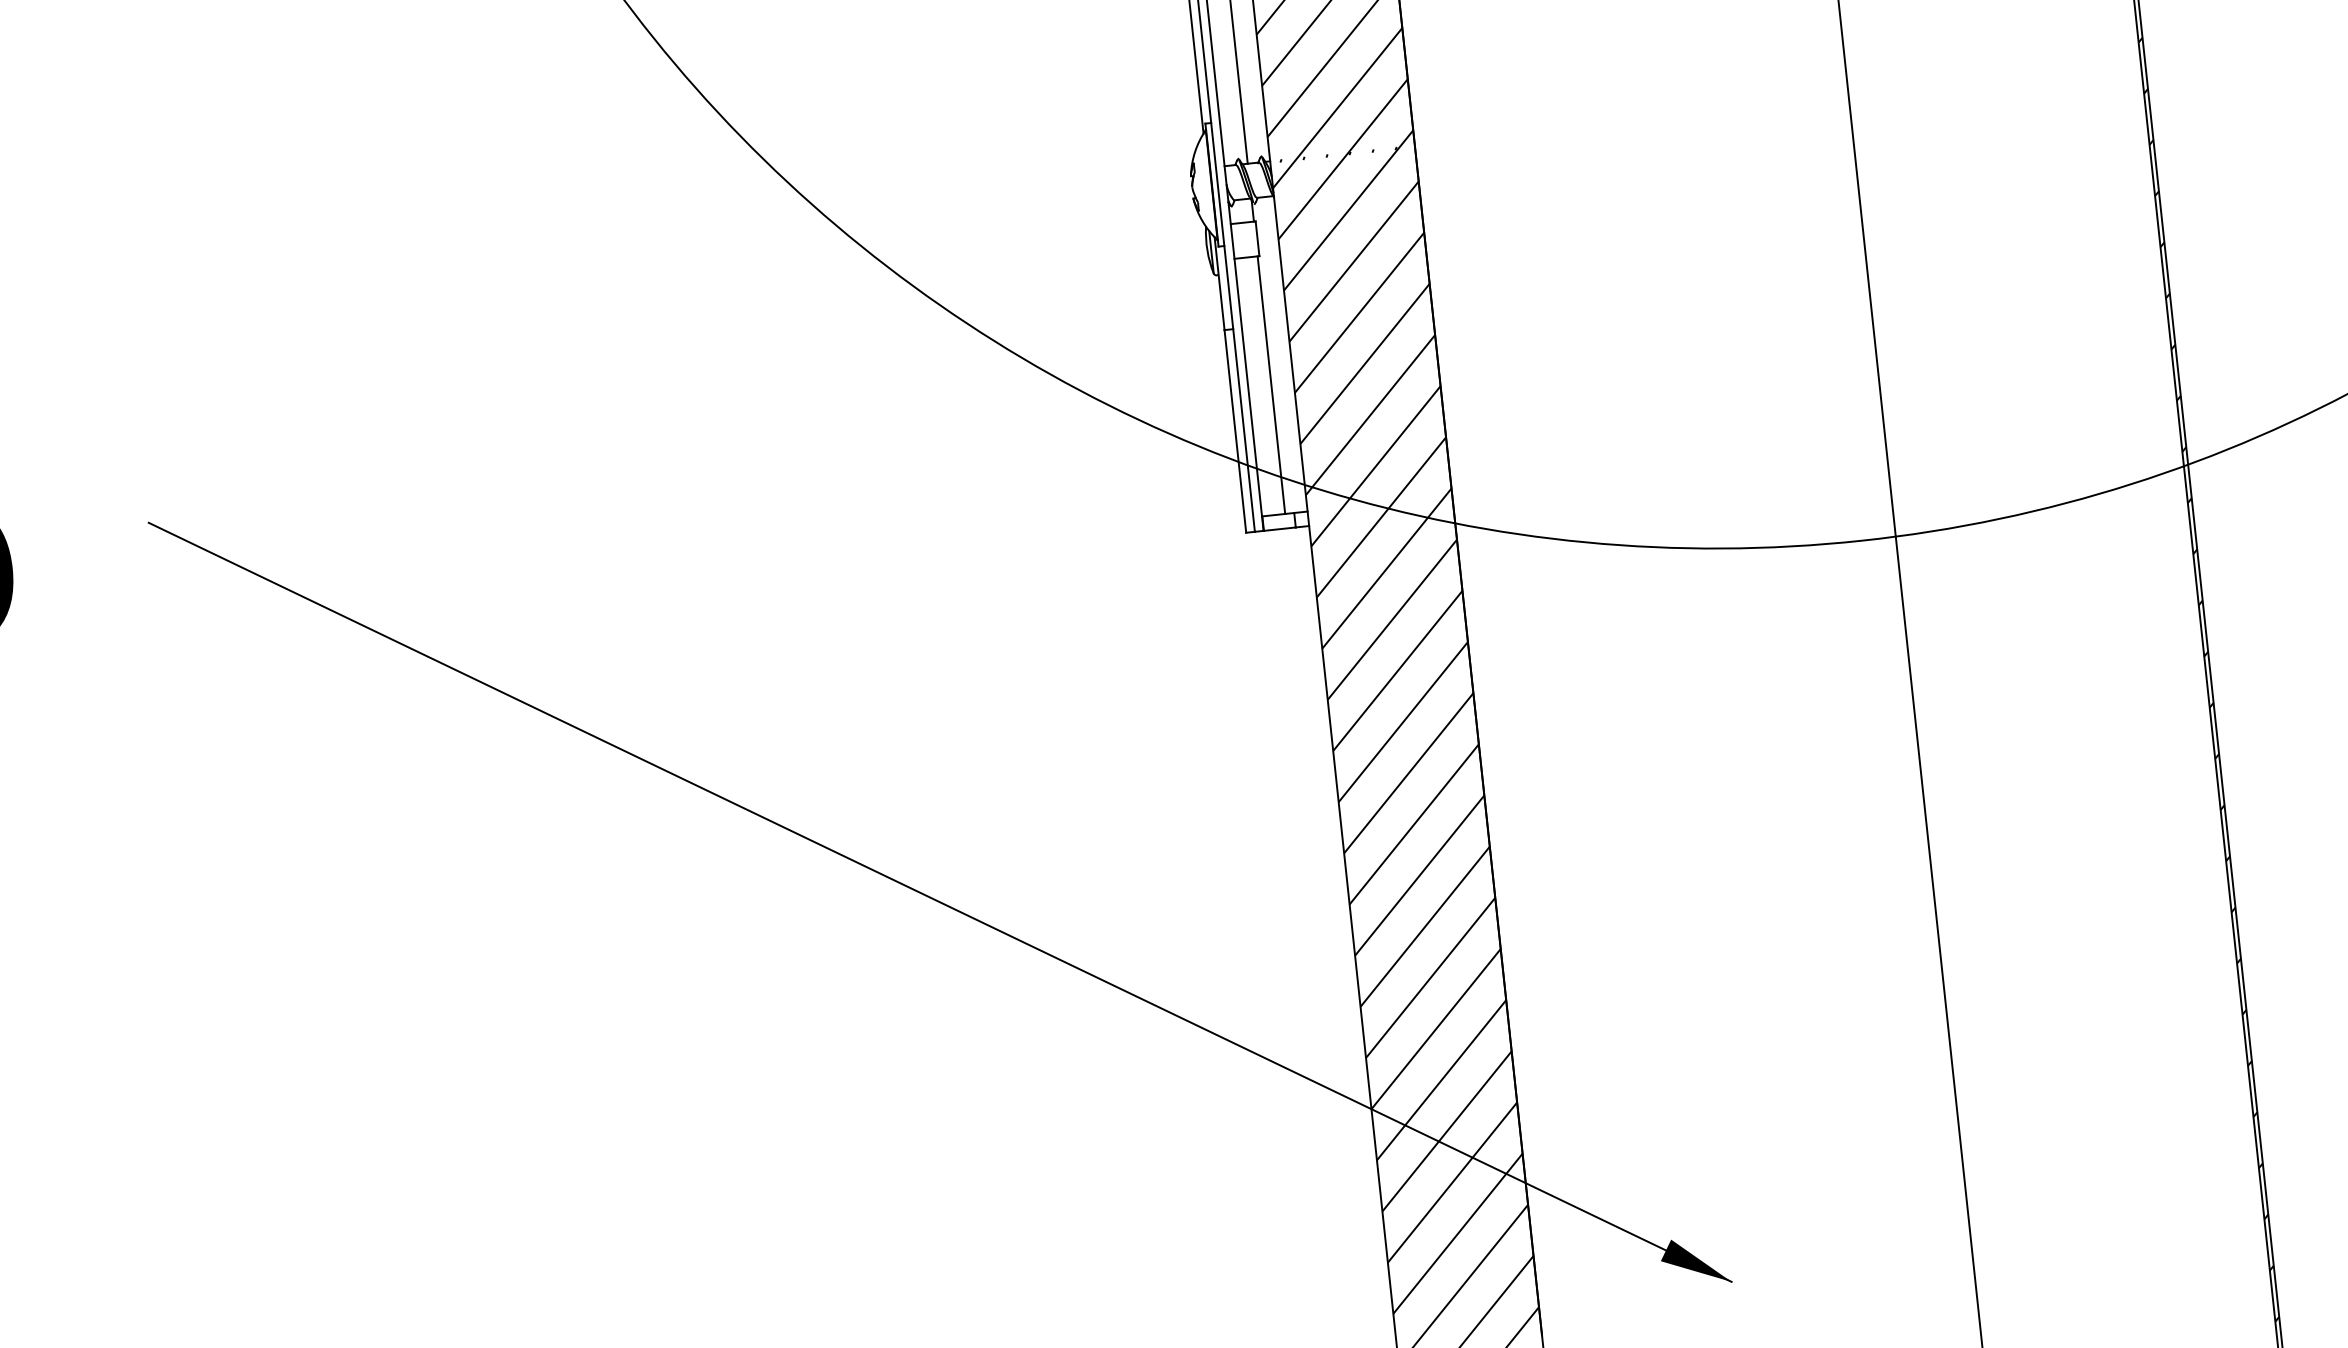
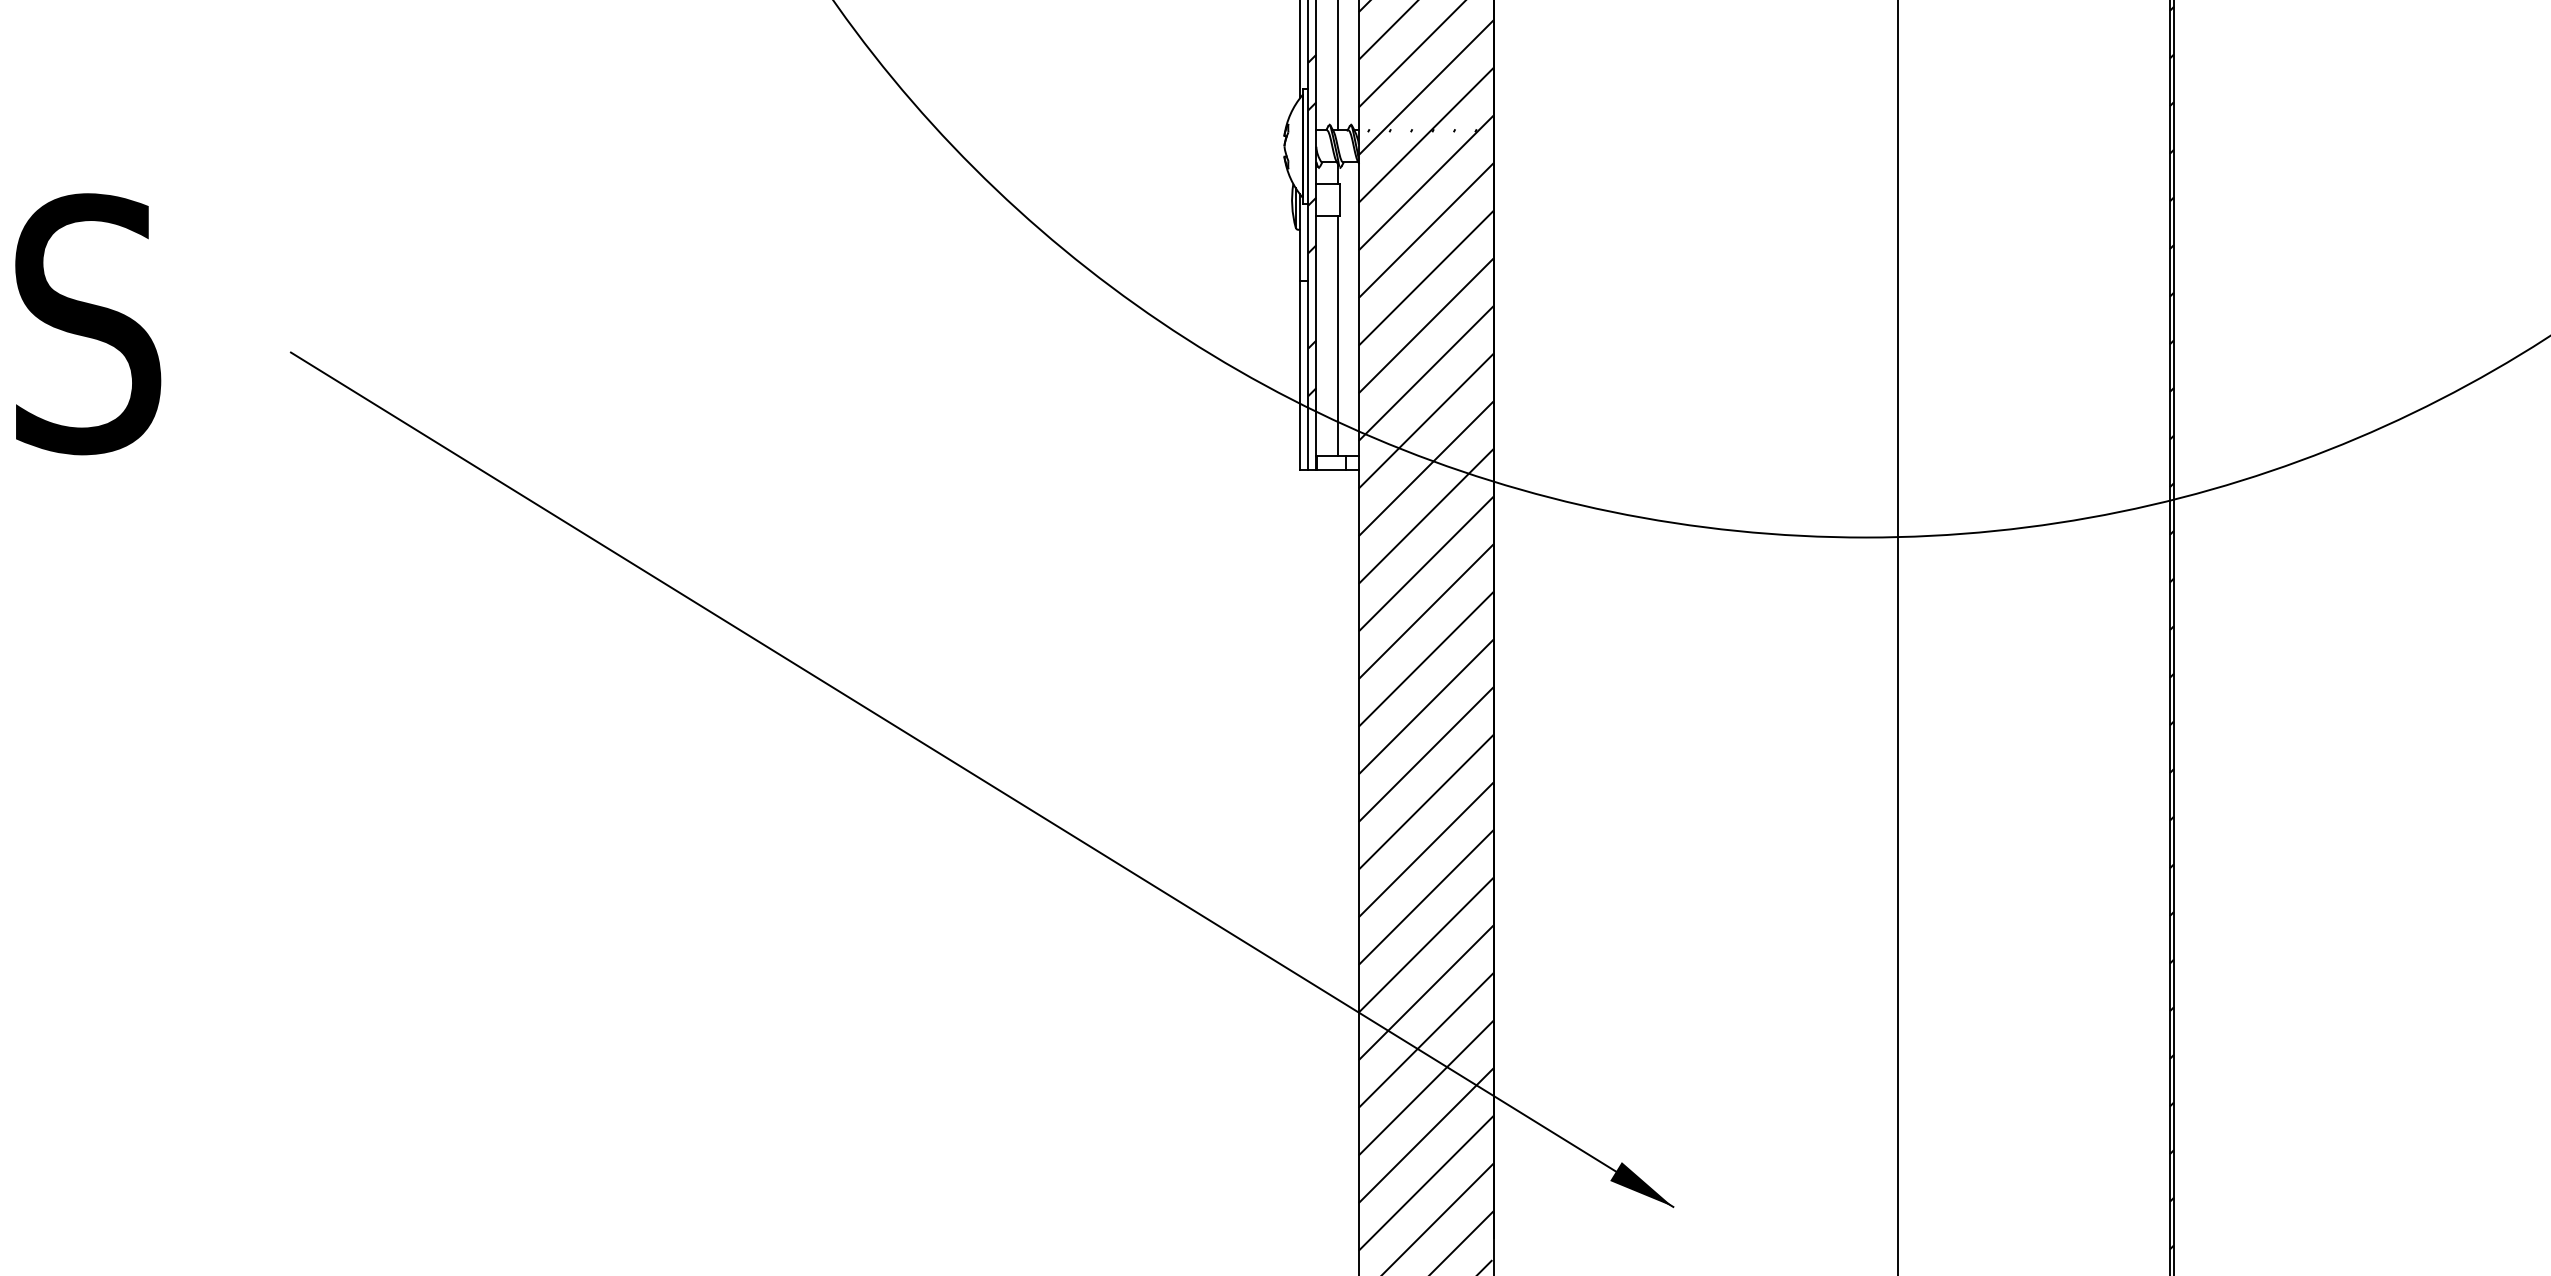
hatch: (1231, 269) -> (1312, 225), added

